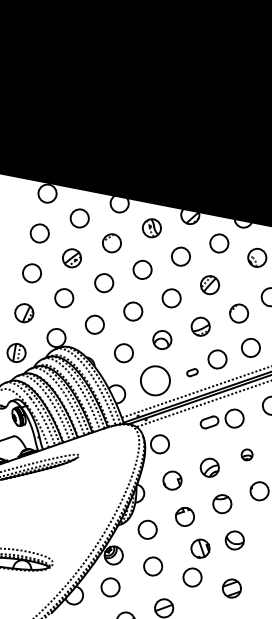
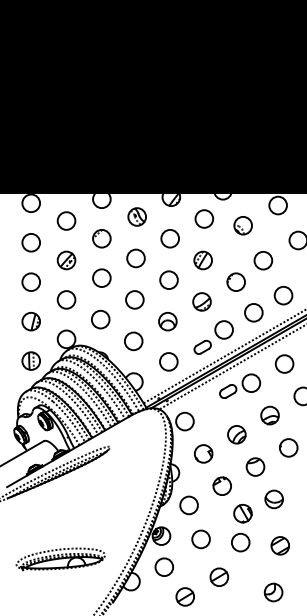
part: (192, 371) -> (202, 346), size x1.67
circle: (155, 380) -> (168, 361), size x0.62
part: (246, 454) -> (269, 415), size x1.67

